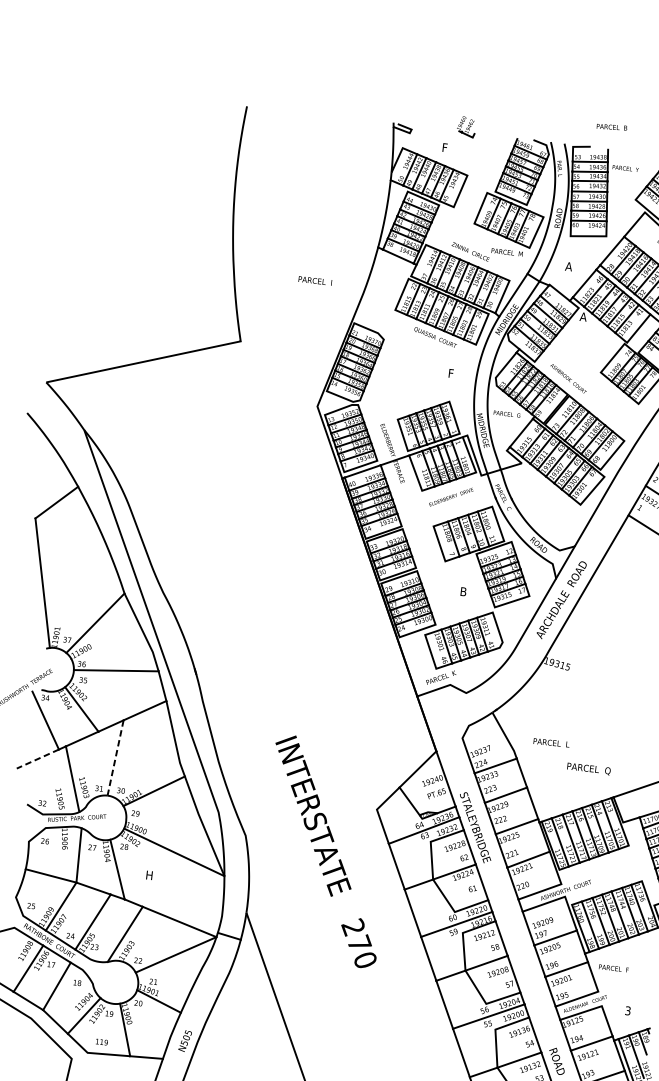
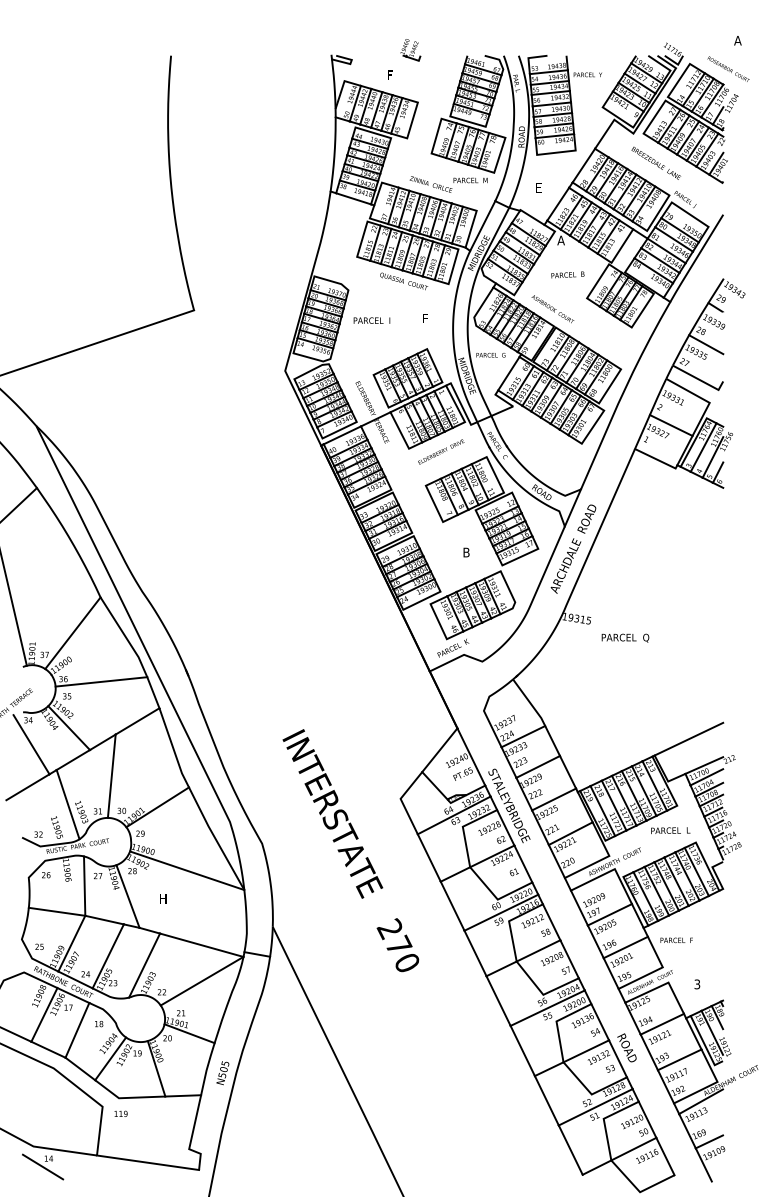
text: (611, 126) -> (567, 274), moved
text: (568, 266) -> (538, 187), A -> E
text: (314, 280) -> (371, 320), moved
text: (551, 742) -> (670, 830), moved
line: (115, 758) -> (111, 776), dashed -> solid
line: (37, 759) -> (27, 787), dashed -> solid
text: (589, 768) -> (625, 637), moved
text: (101, 1041) -> (120, 1113), moved

